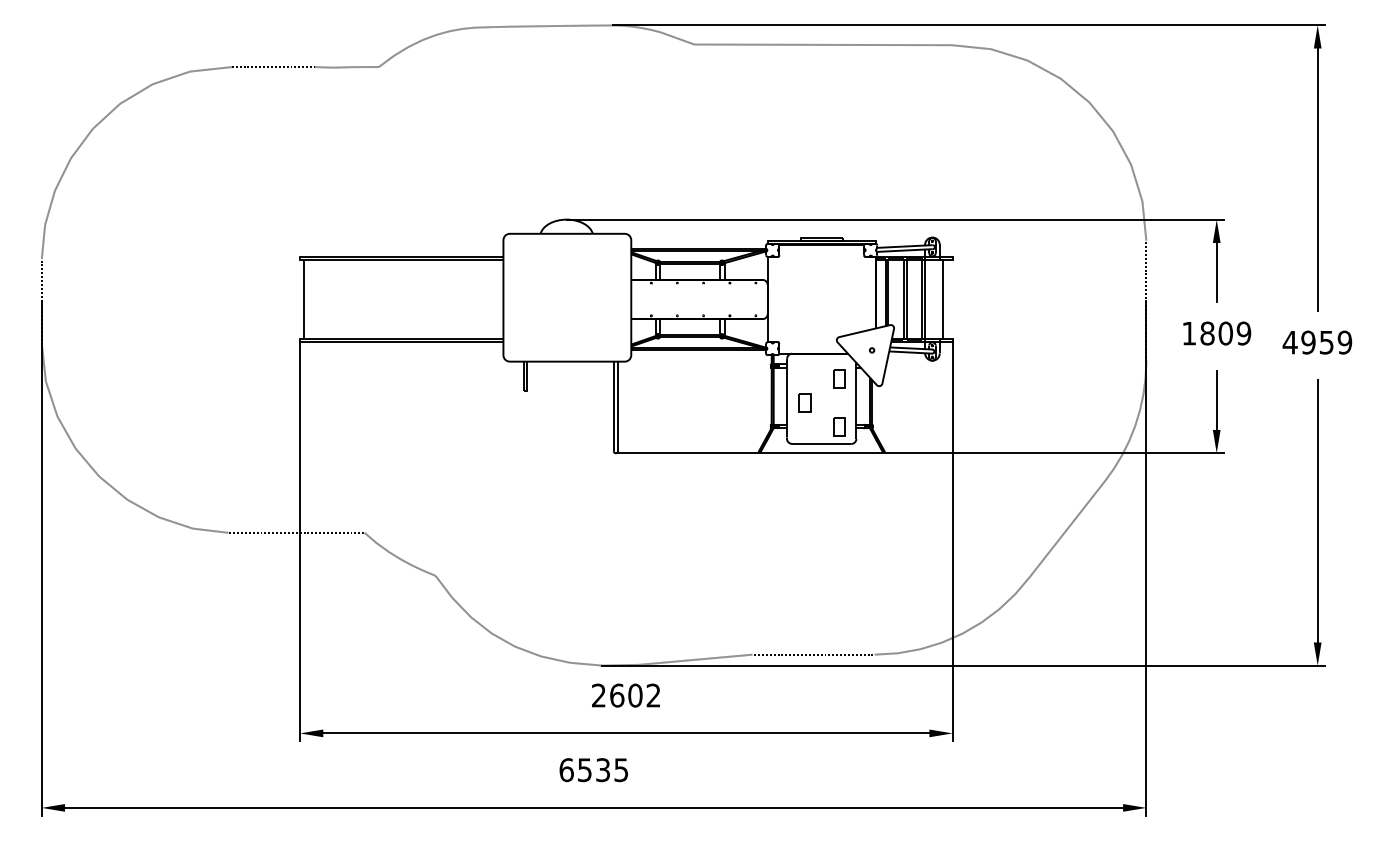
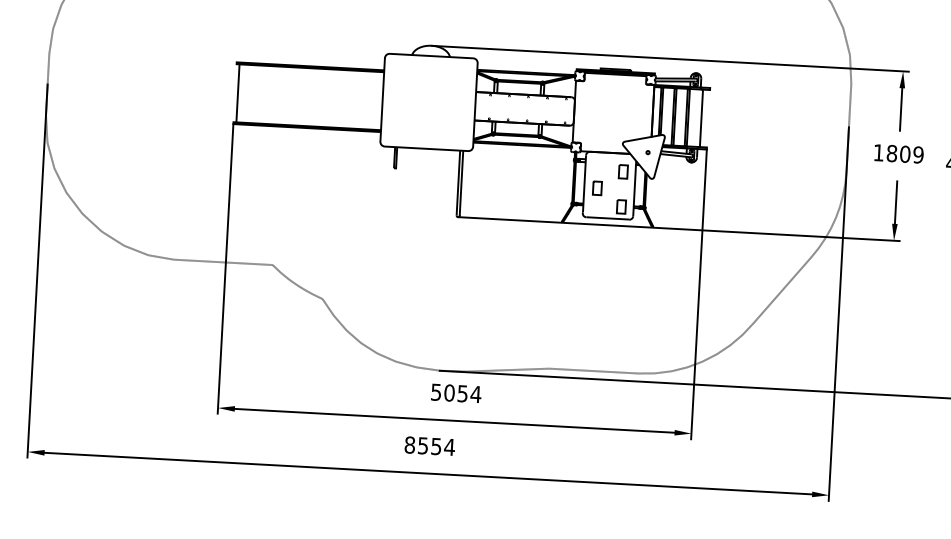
text: (626, 695) -> (456, 393), 2602 -> 5054
text: (593, 770) -> (429, 446), 6535 -> 8554

